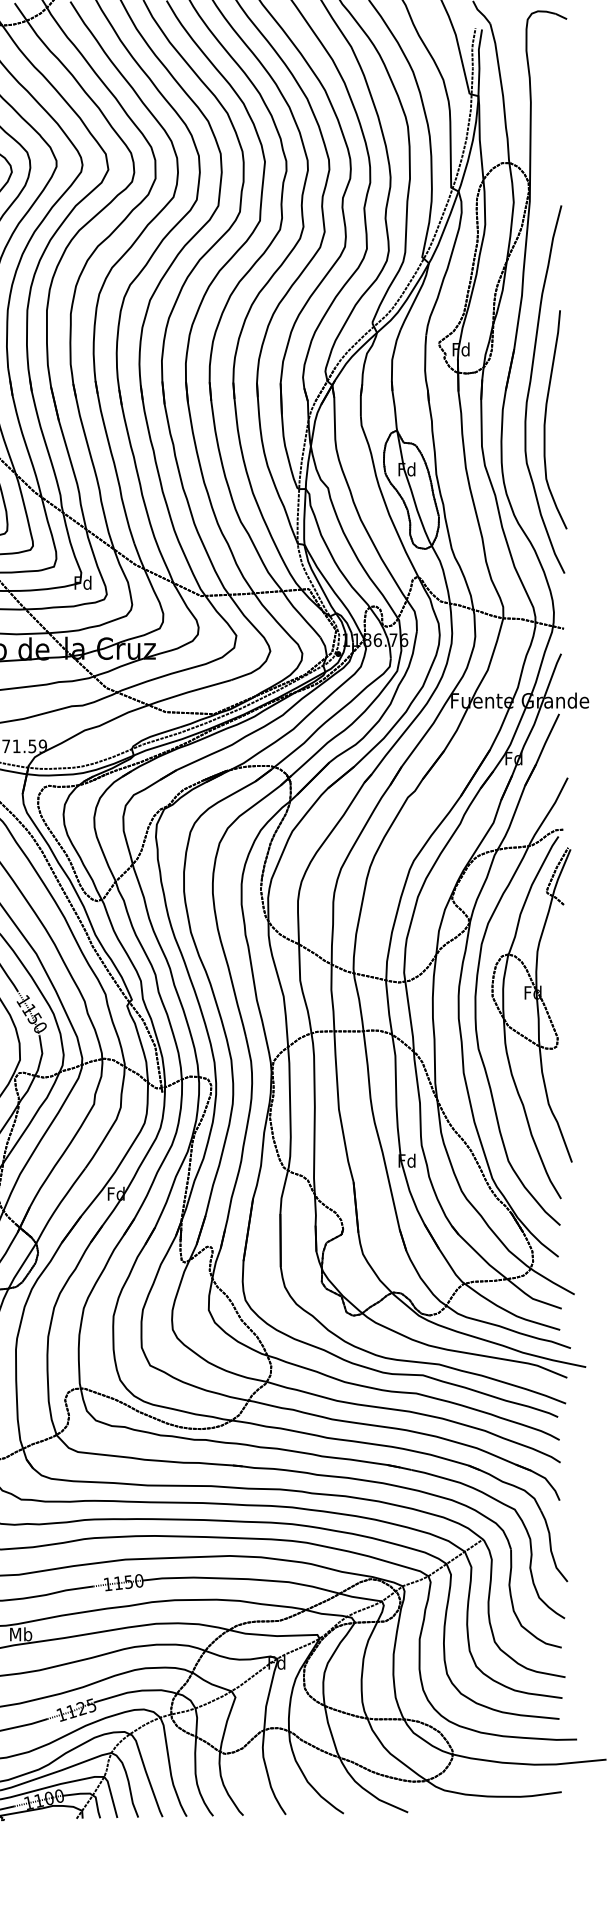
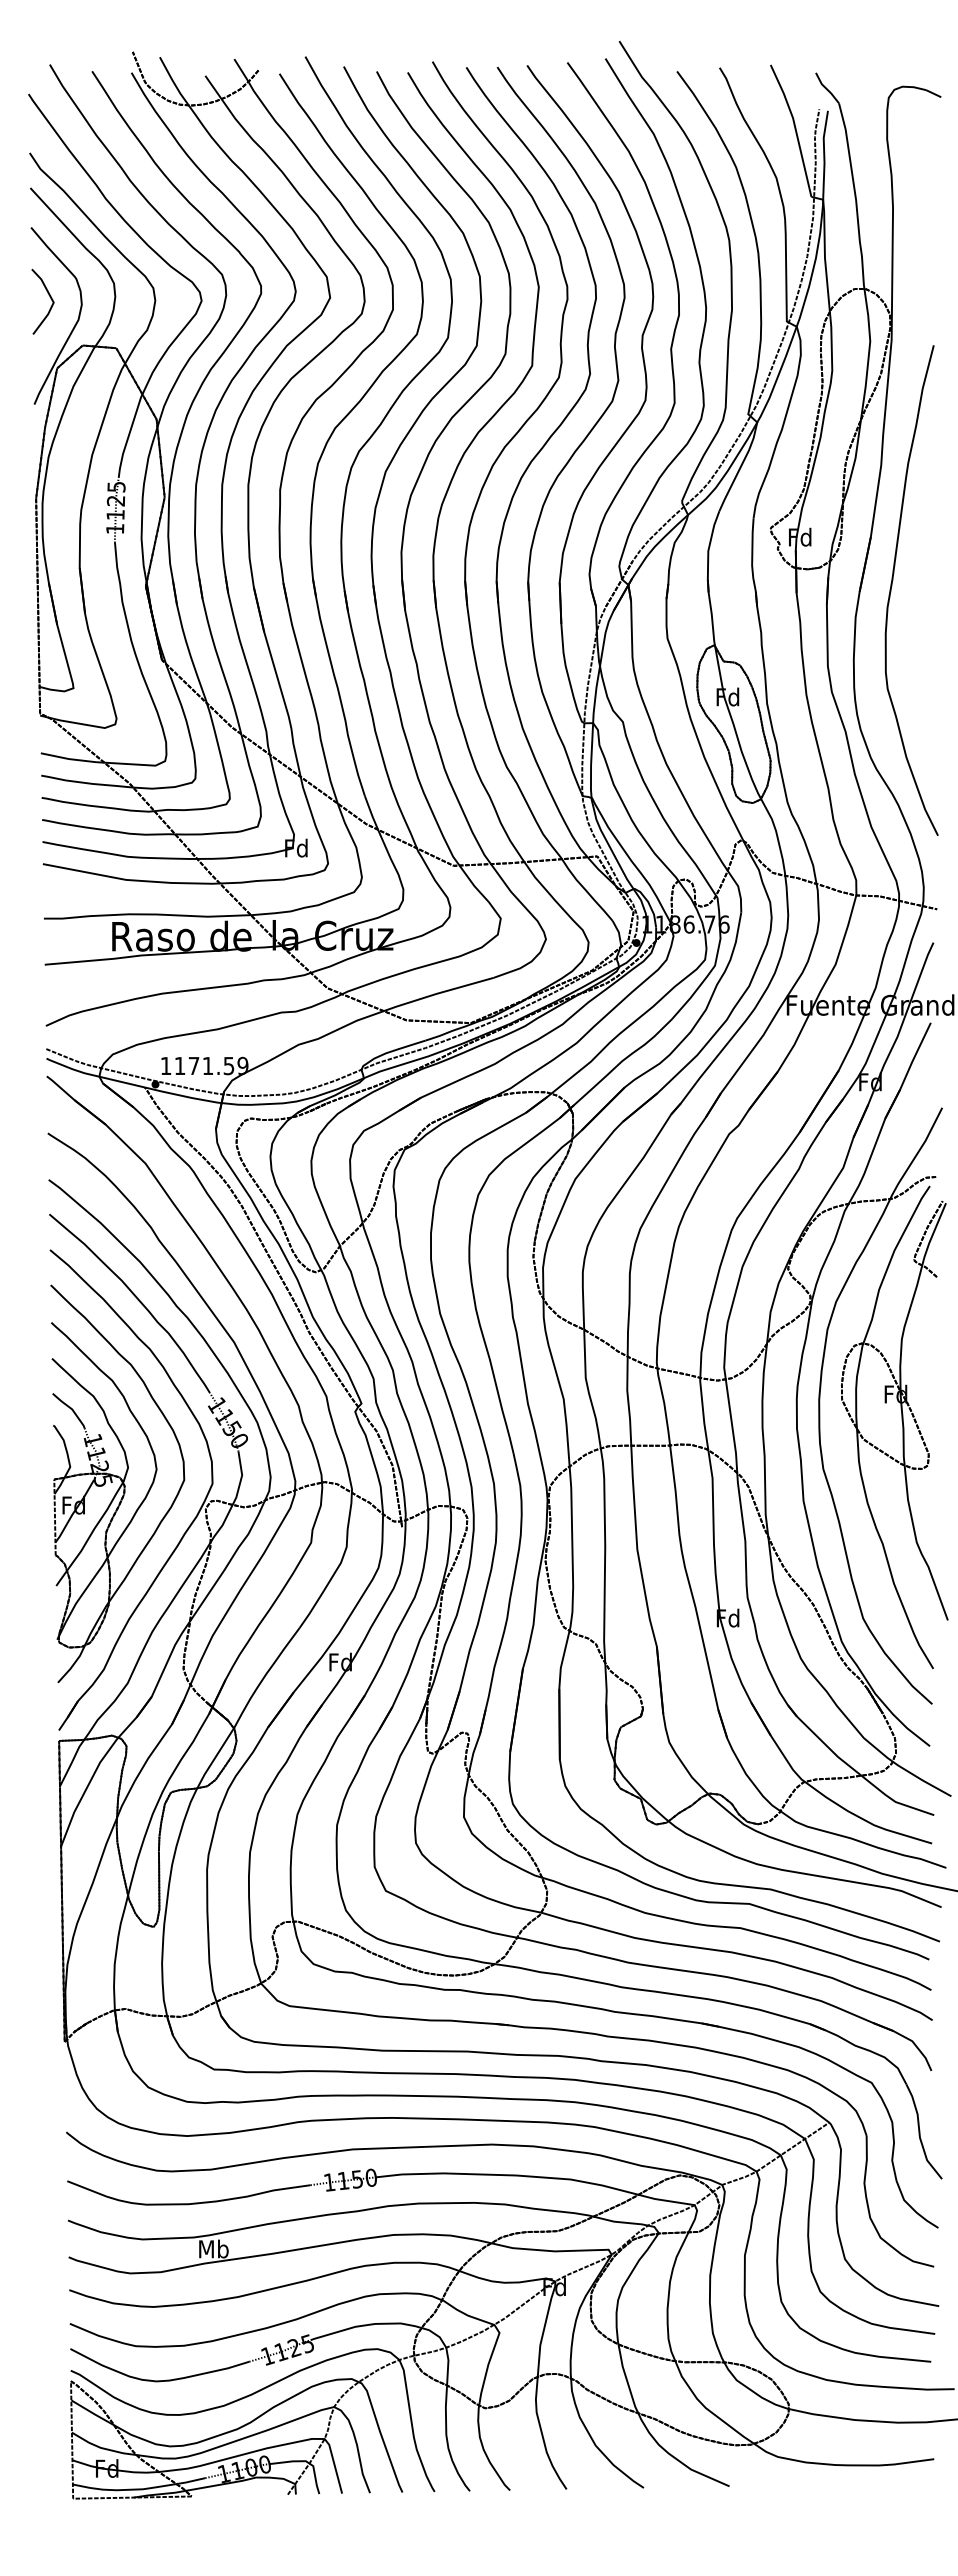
curve: (546, 417) -> (913, 627), removed

